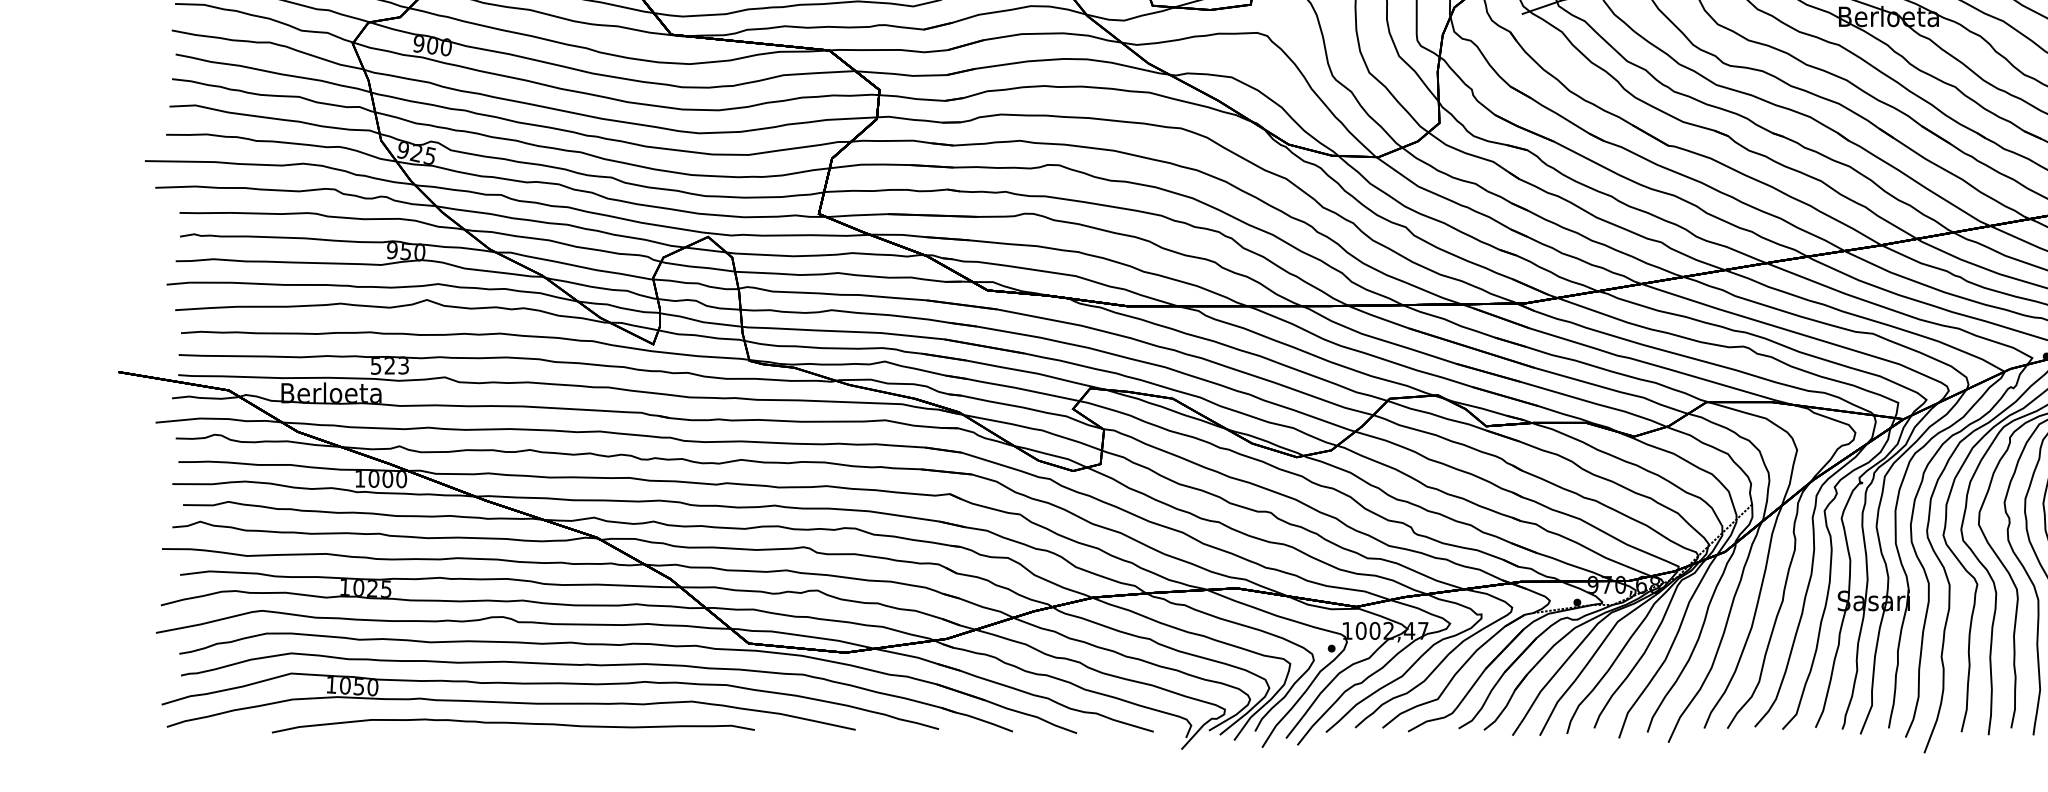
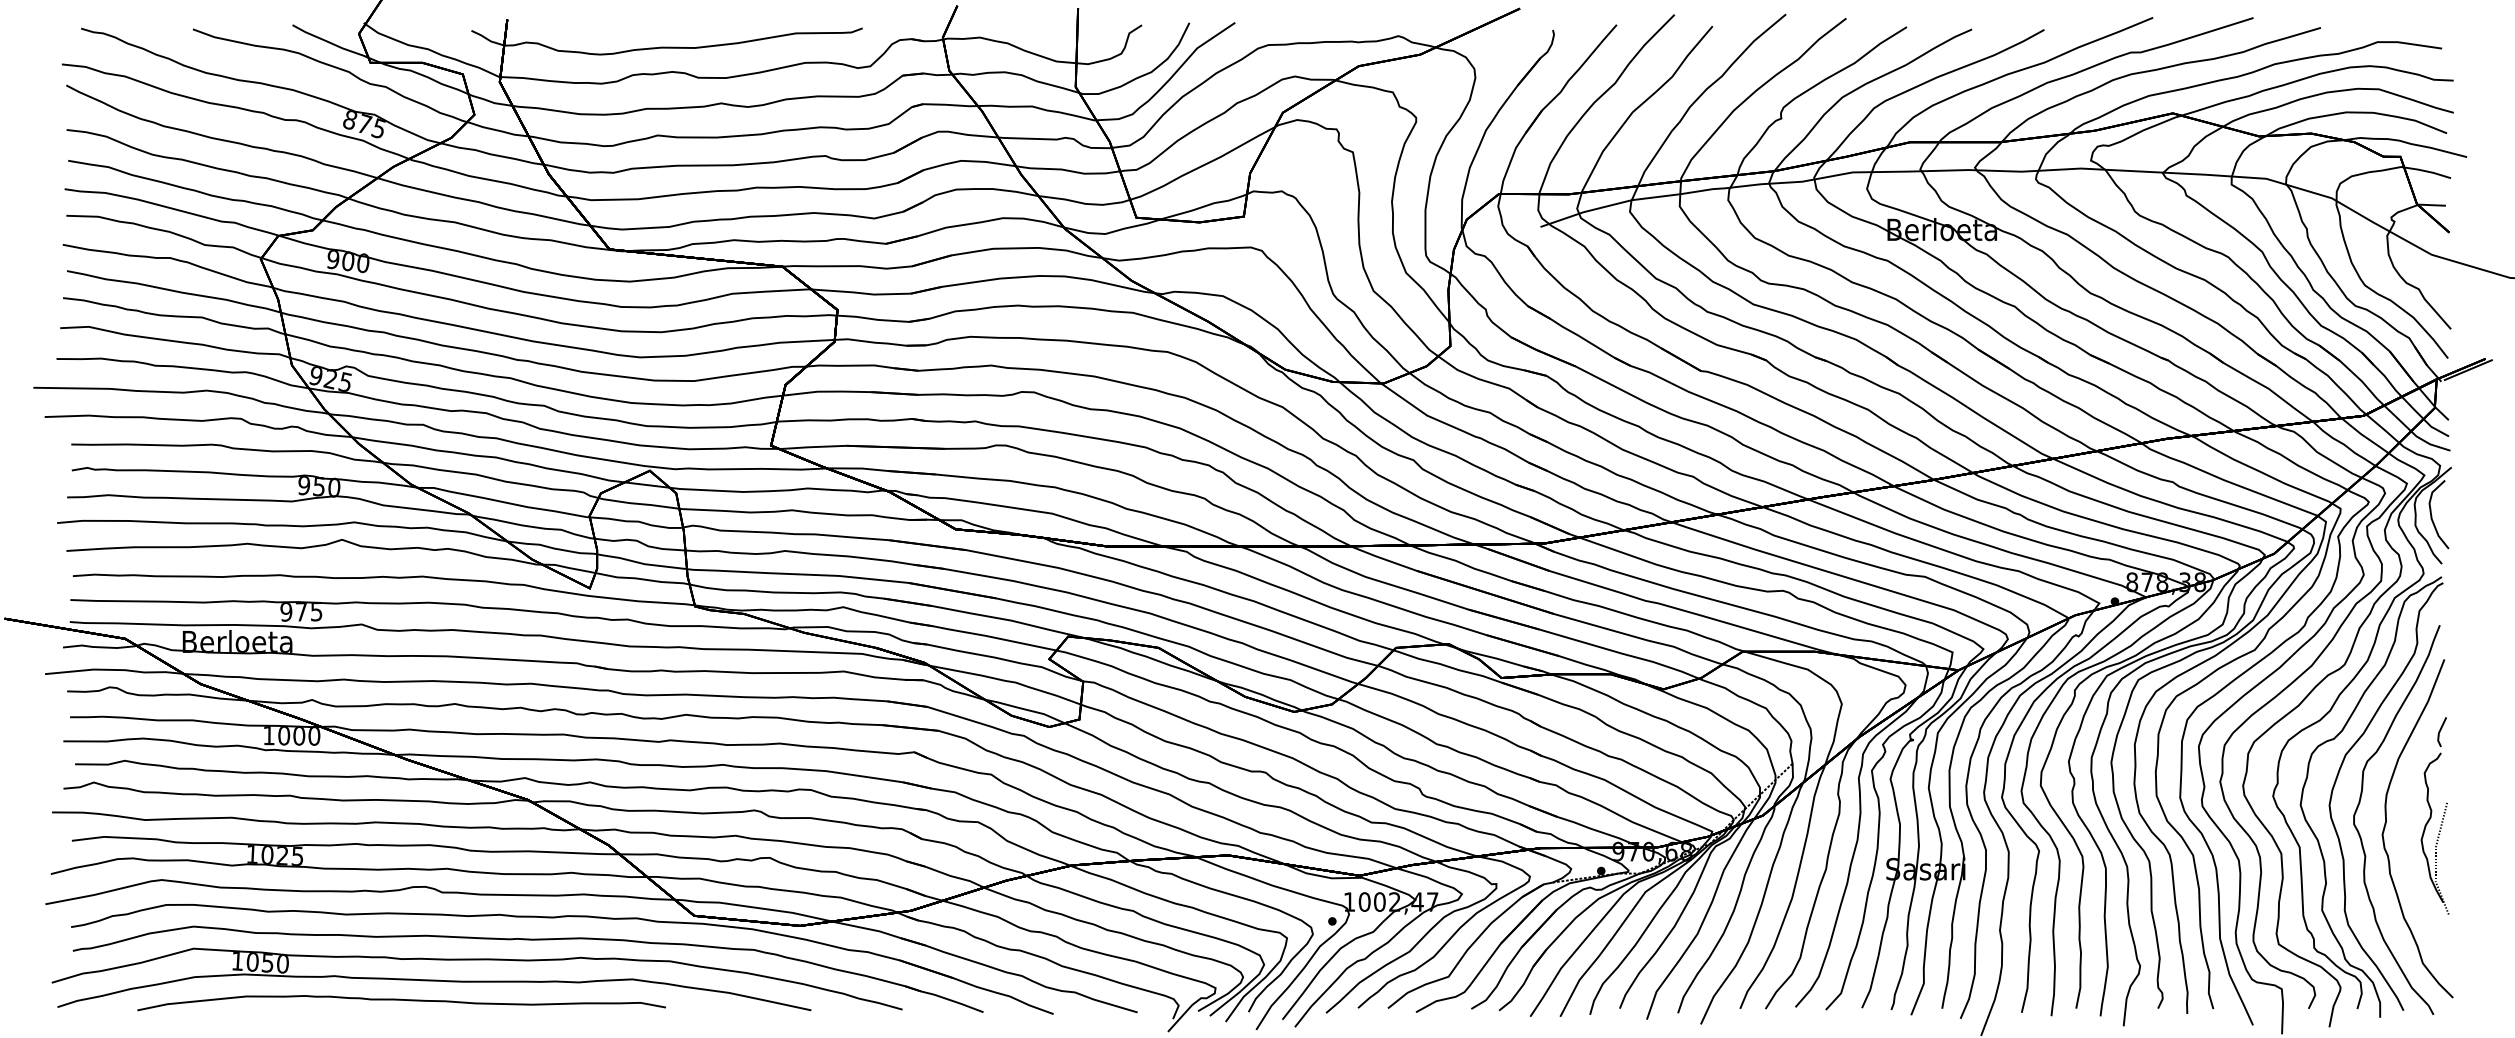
text: (389, 365) -> (301, 611), 523 -> 975
curve: (513, 723) -> (401, 1000), moved

